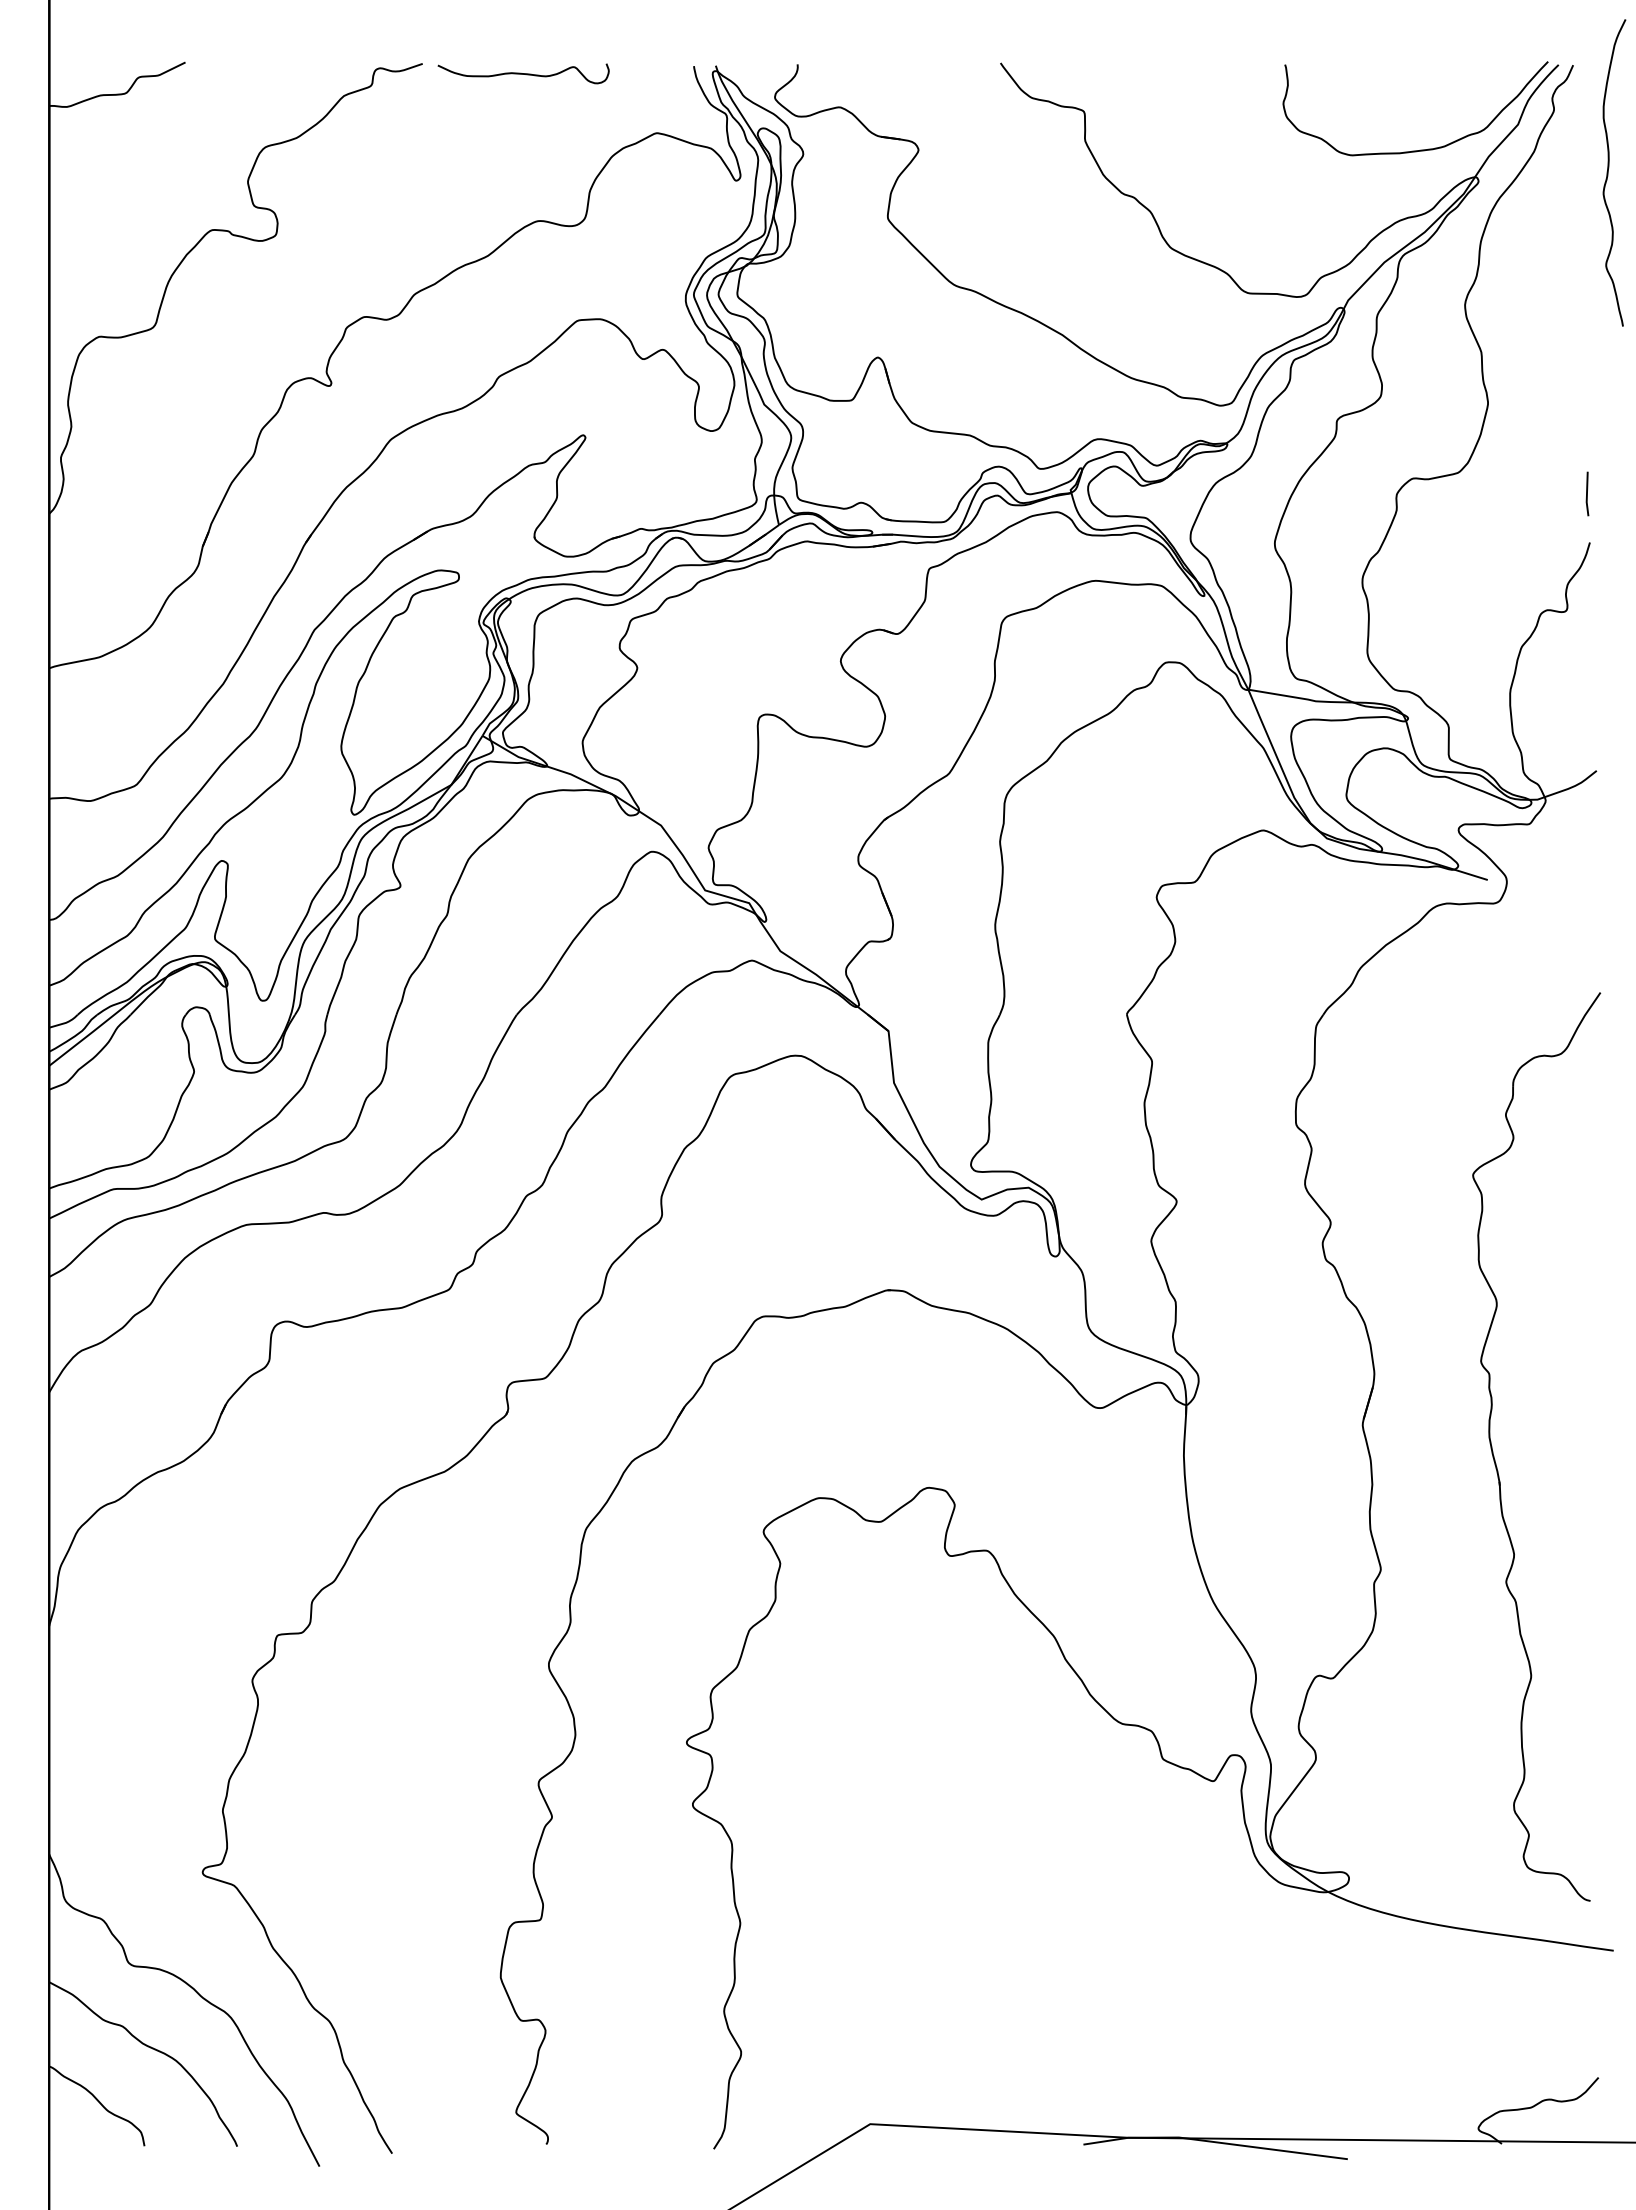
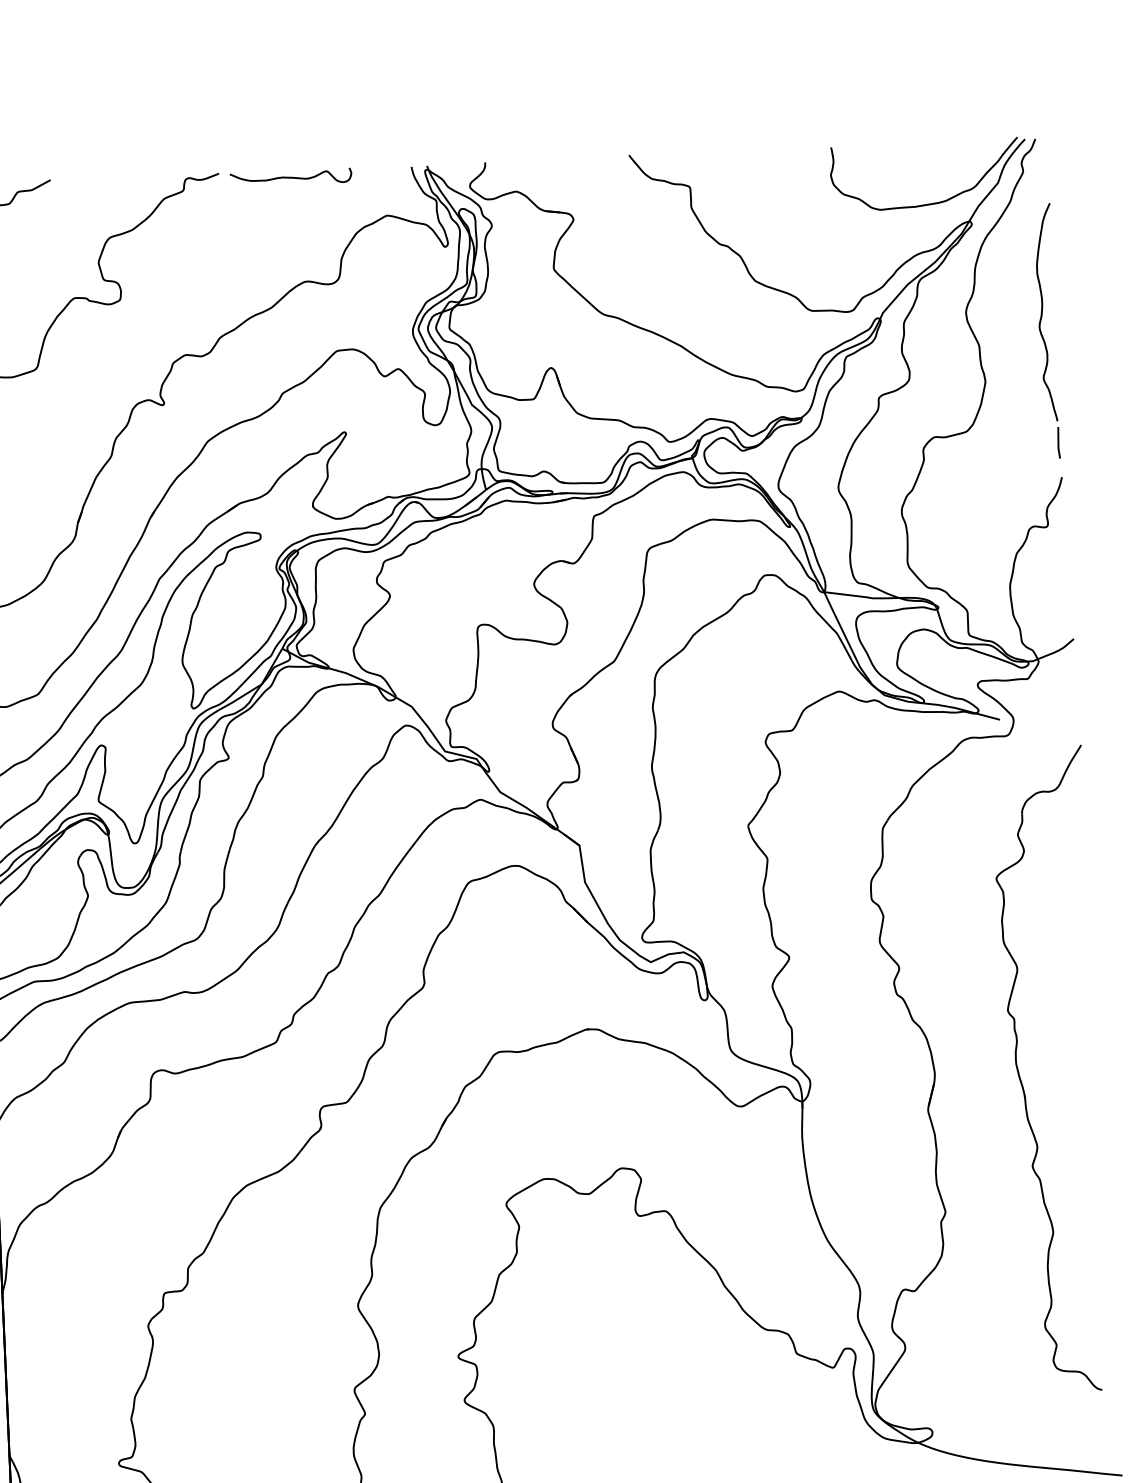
curve: (1608, 172) -> (1042, 312), moved
part: (1494, 1455) -> (1020, 1076), moved

